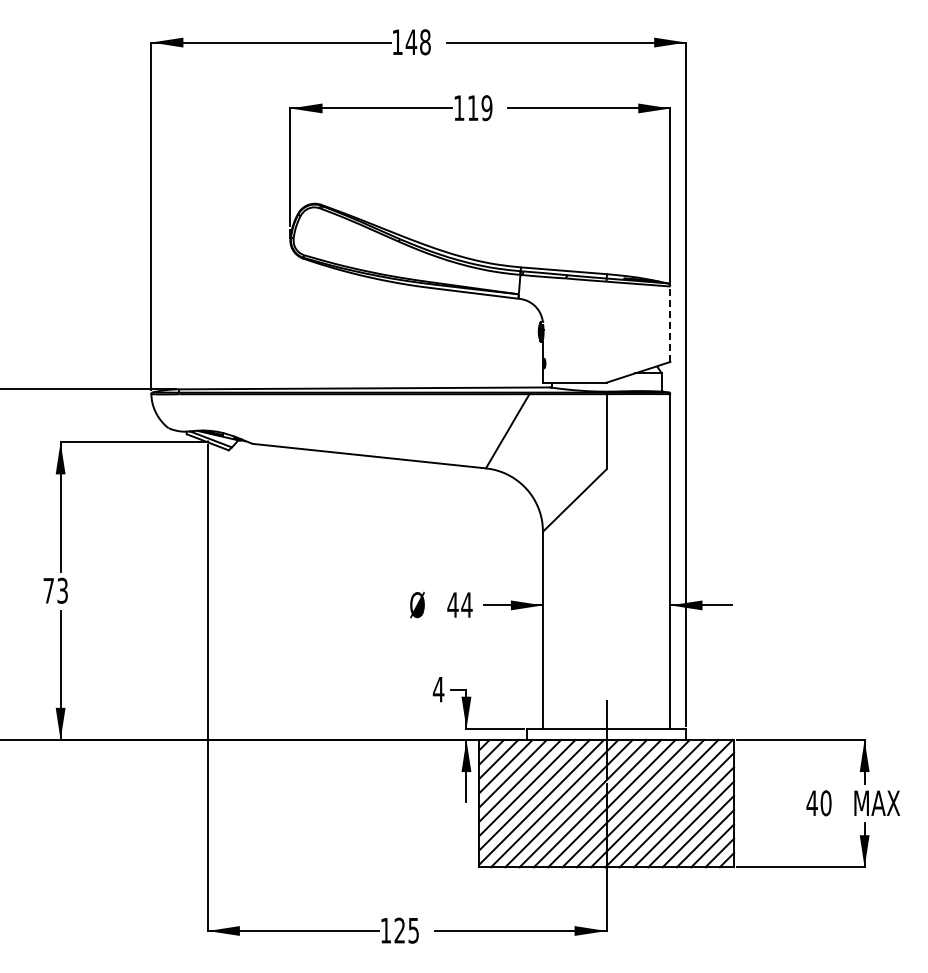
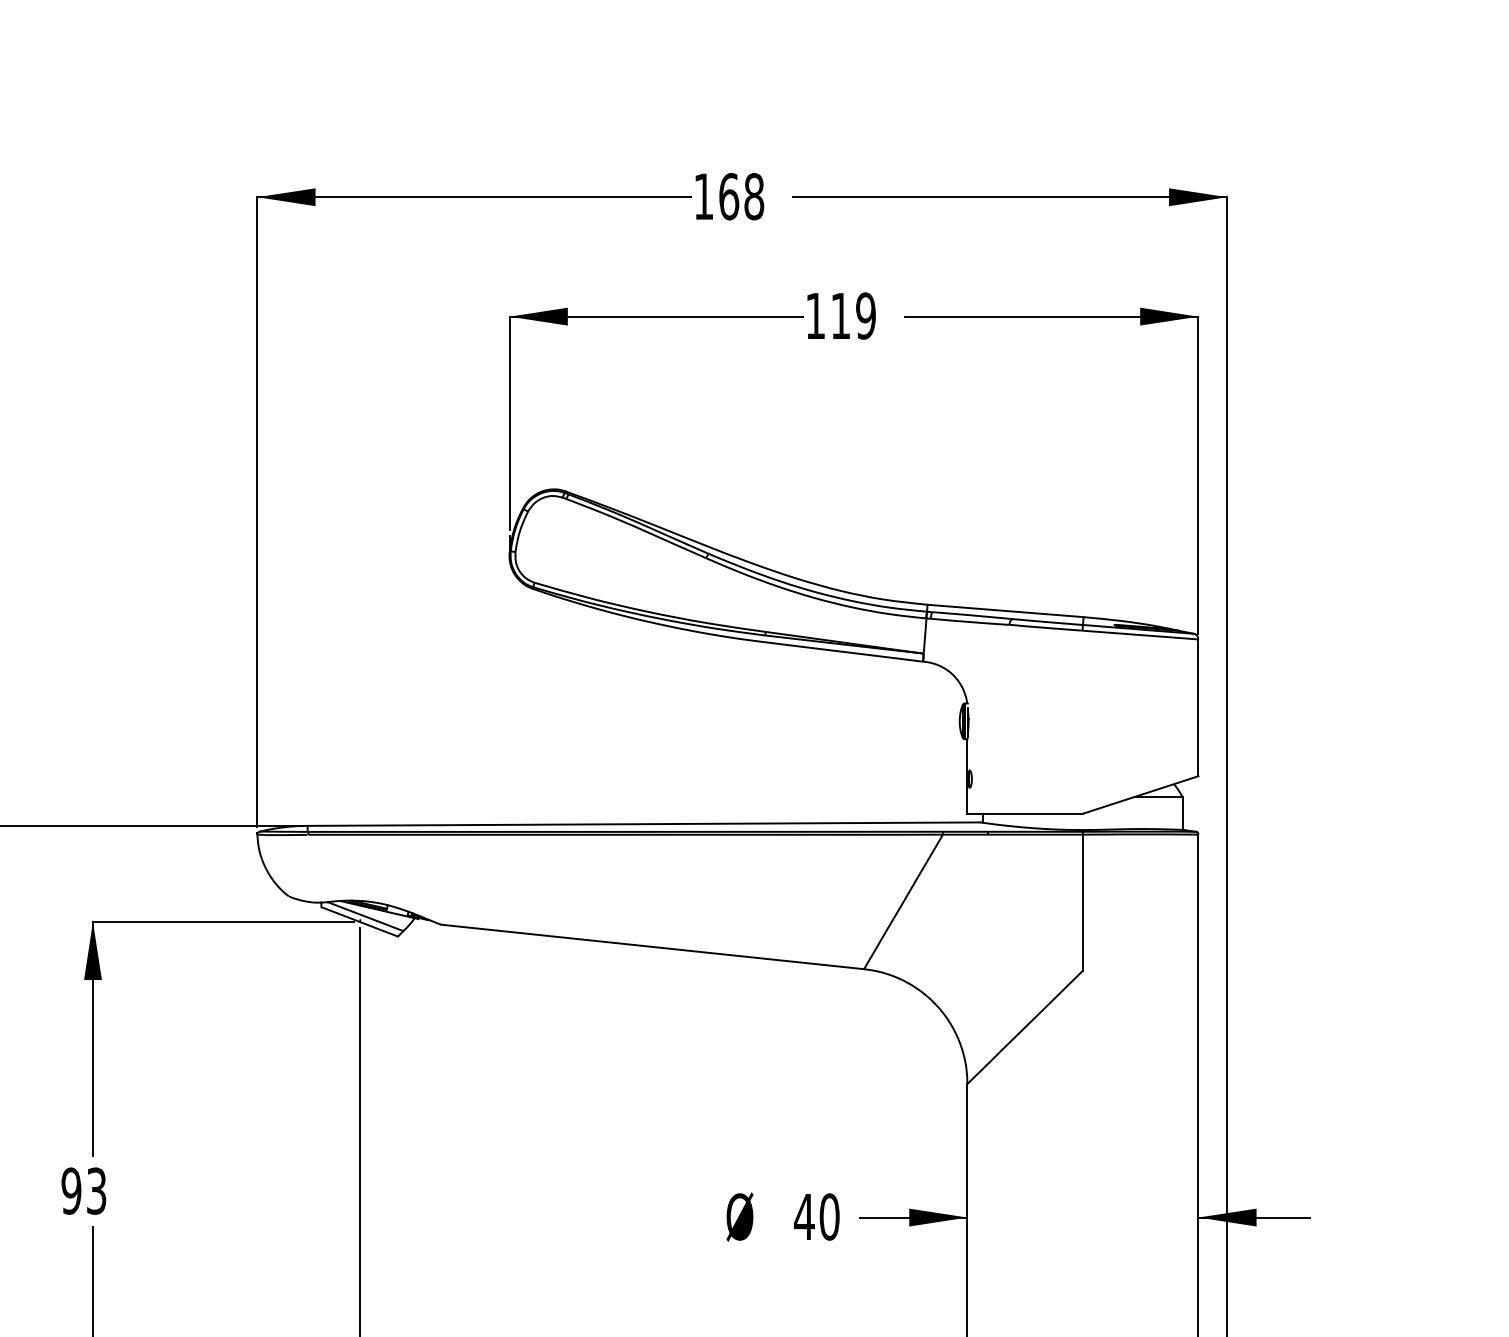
text: (411, 42) -> (729, 197), 148 -> 168
line: (670, 324) -> (1198, 708), dashed -> solid
text: (48, 590) -> (71, 1190), 73 -> 93
text: (466, 605) -> (828, 1217), 44 -> 40

